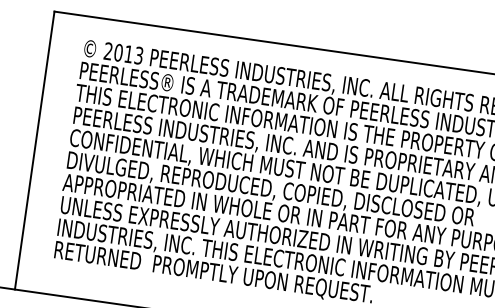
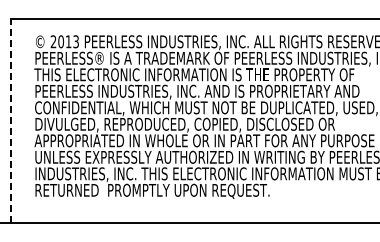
line: (34, 149) -> (10, 120), solid -> dashed

